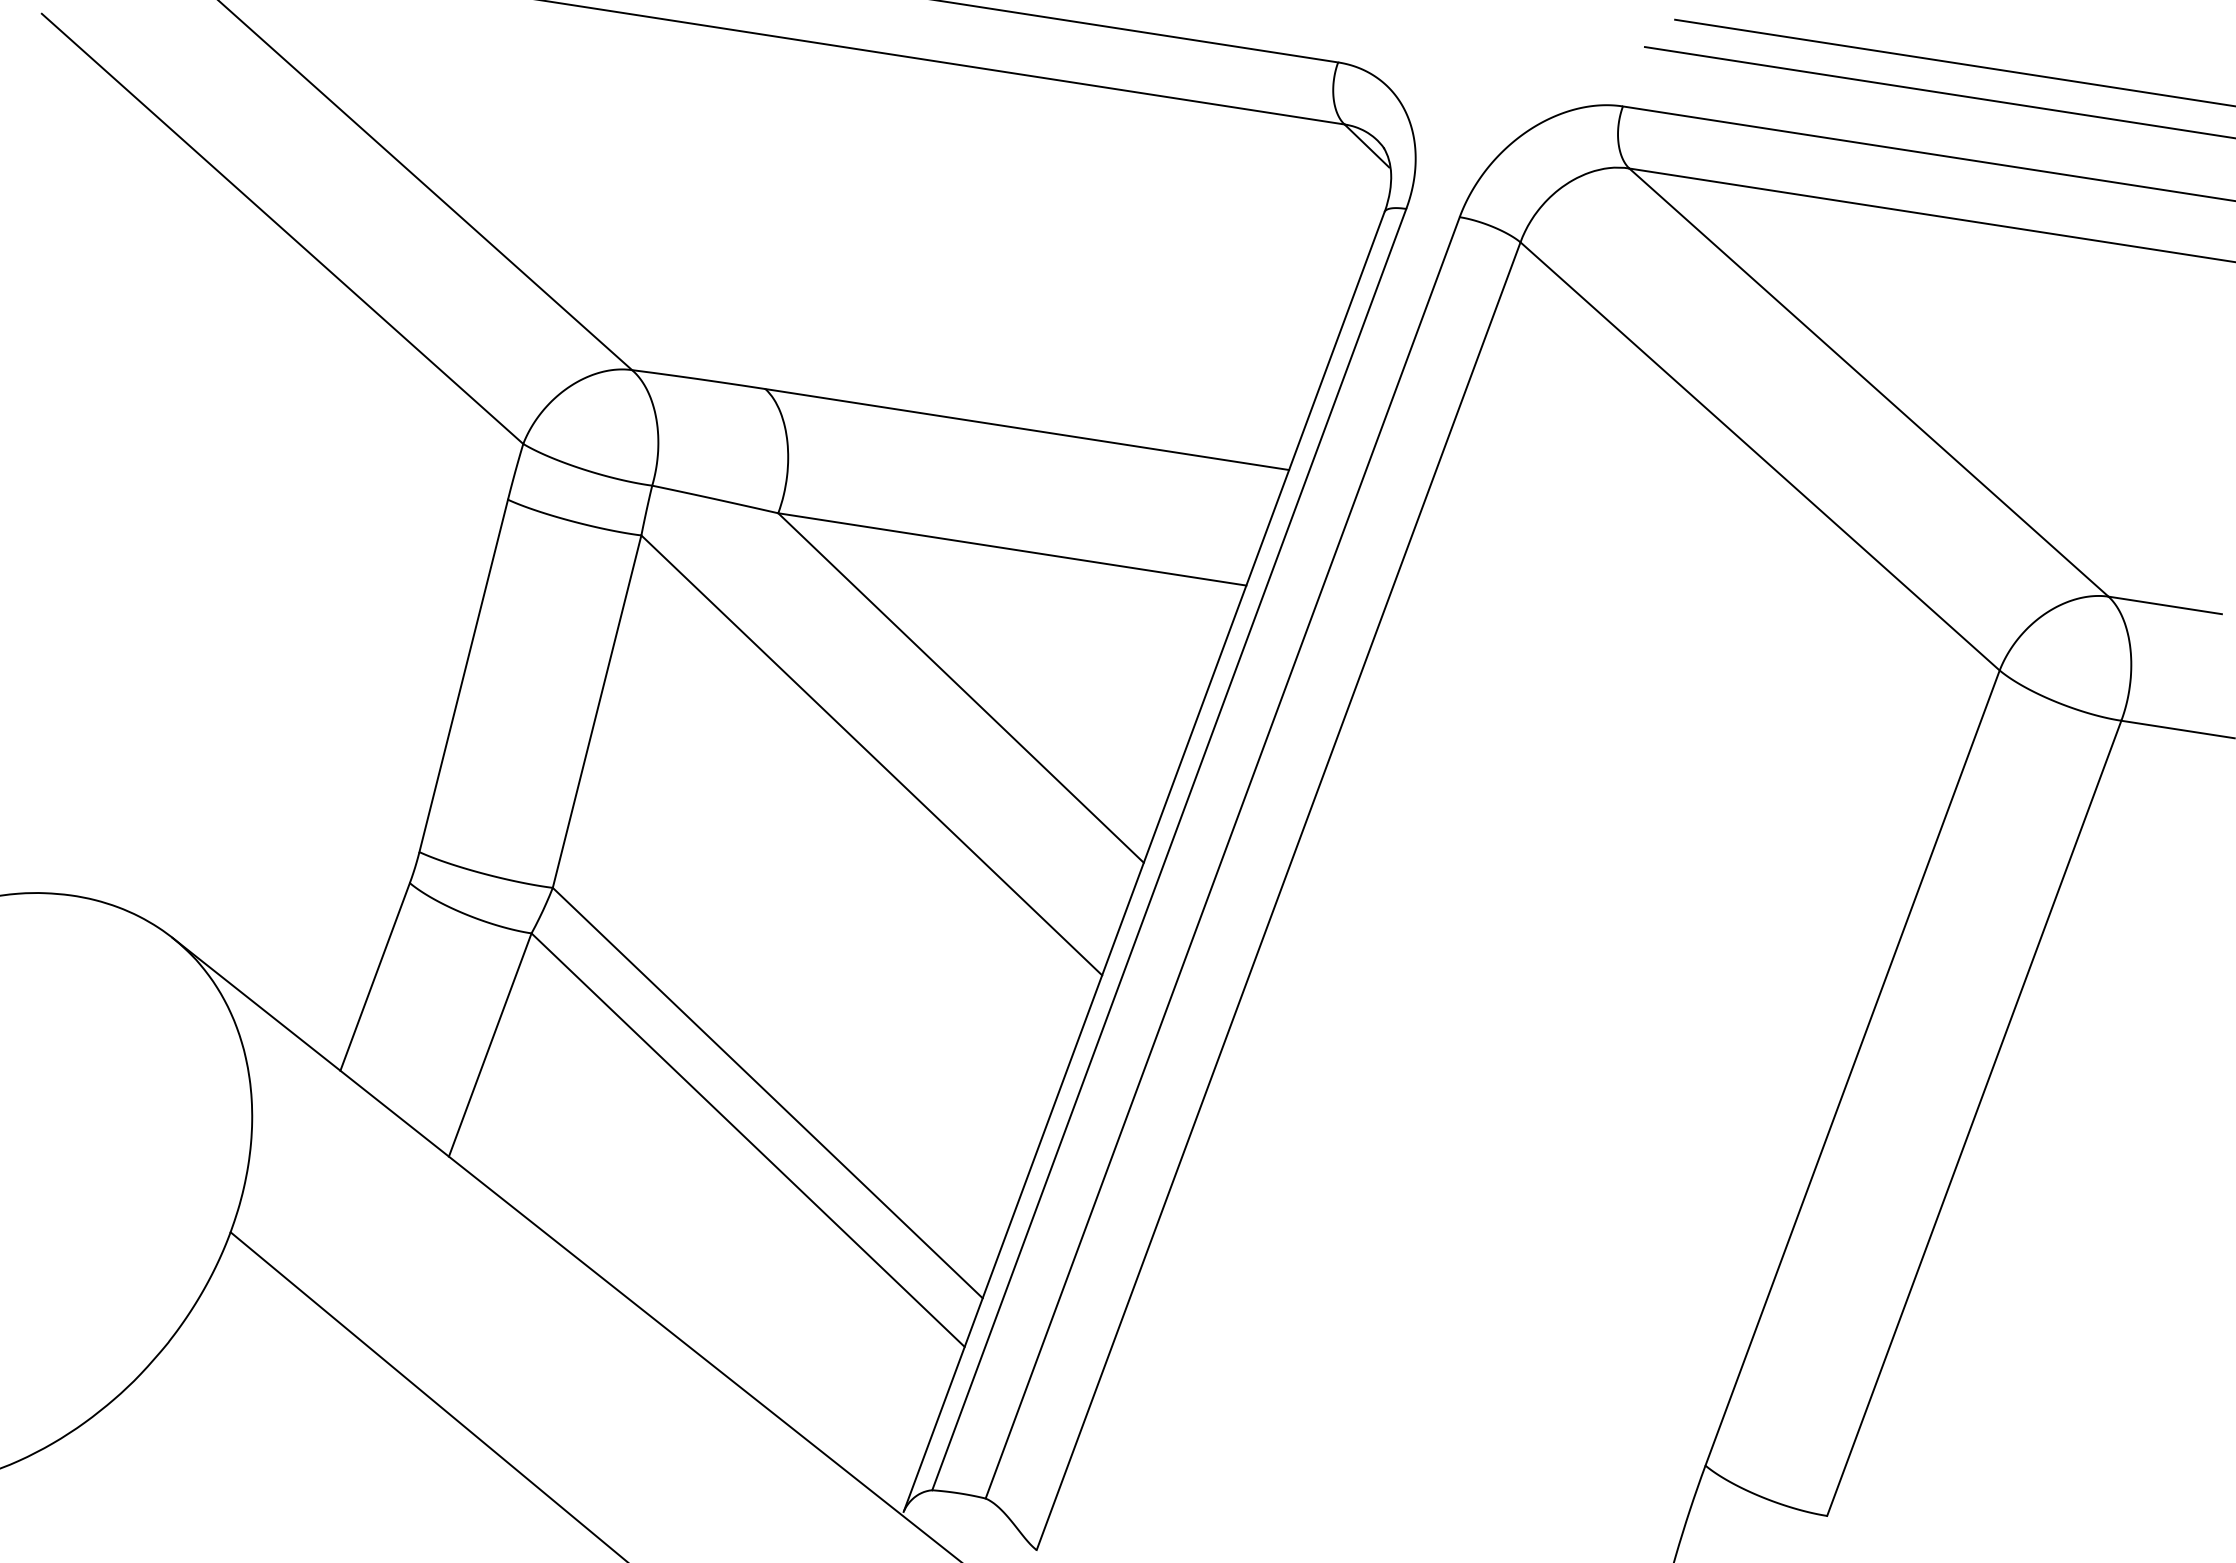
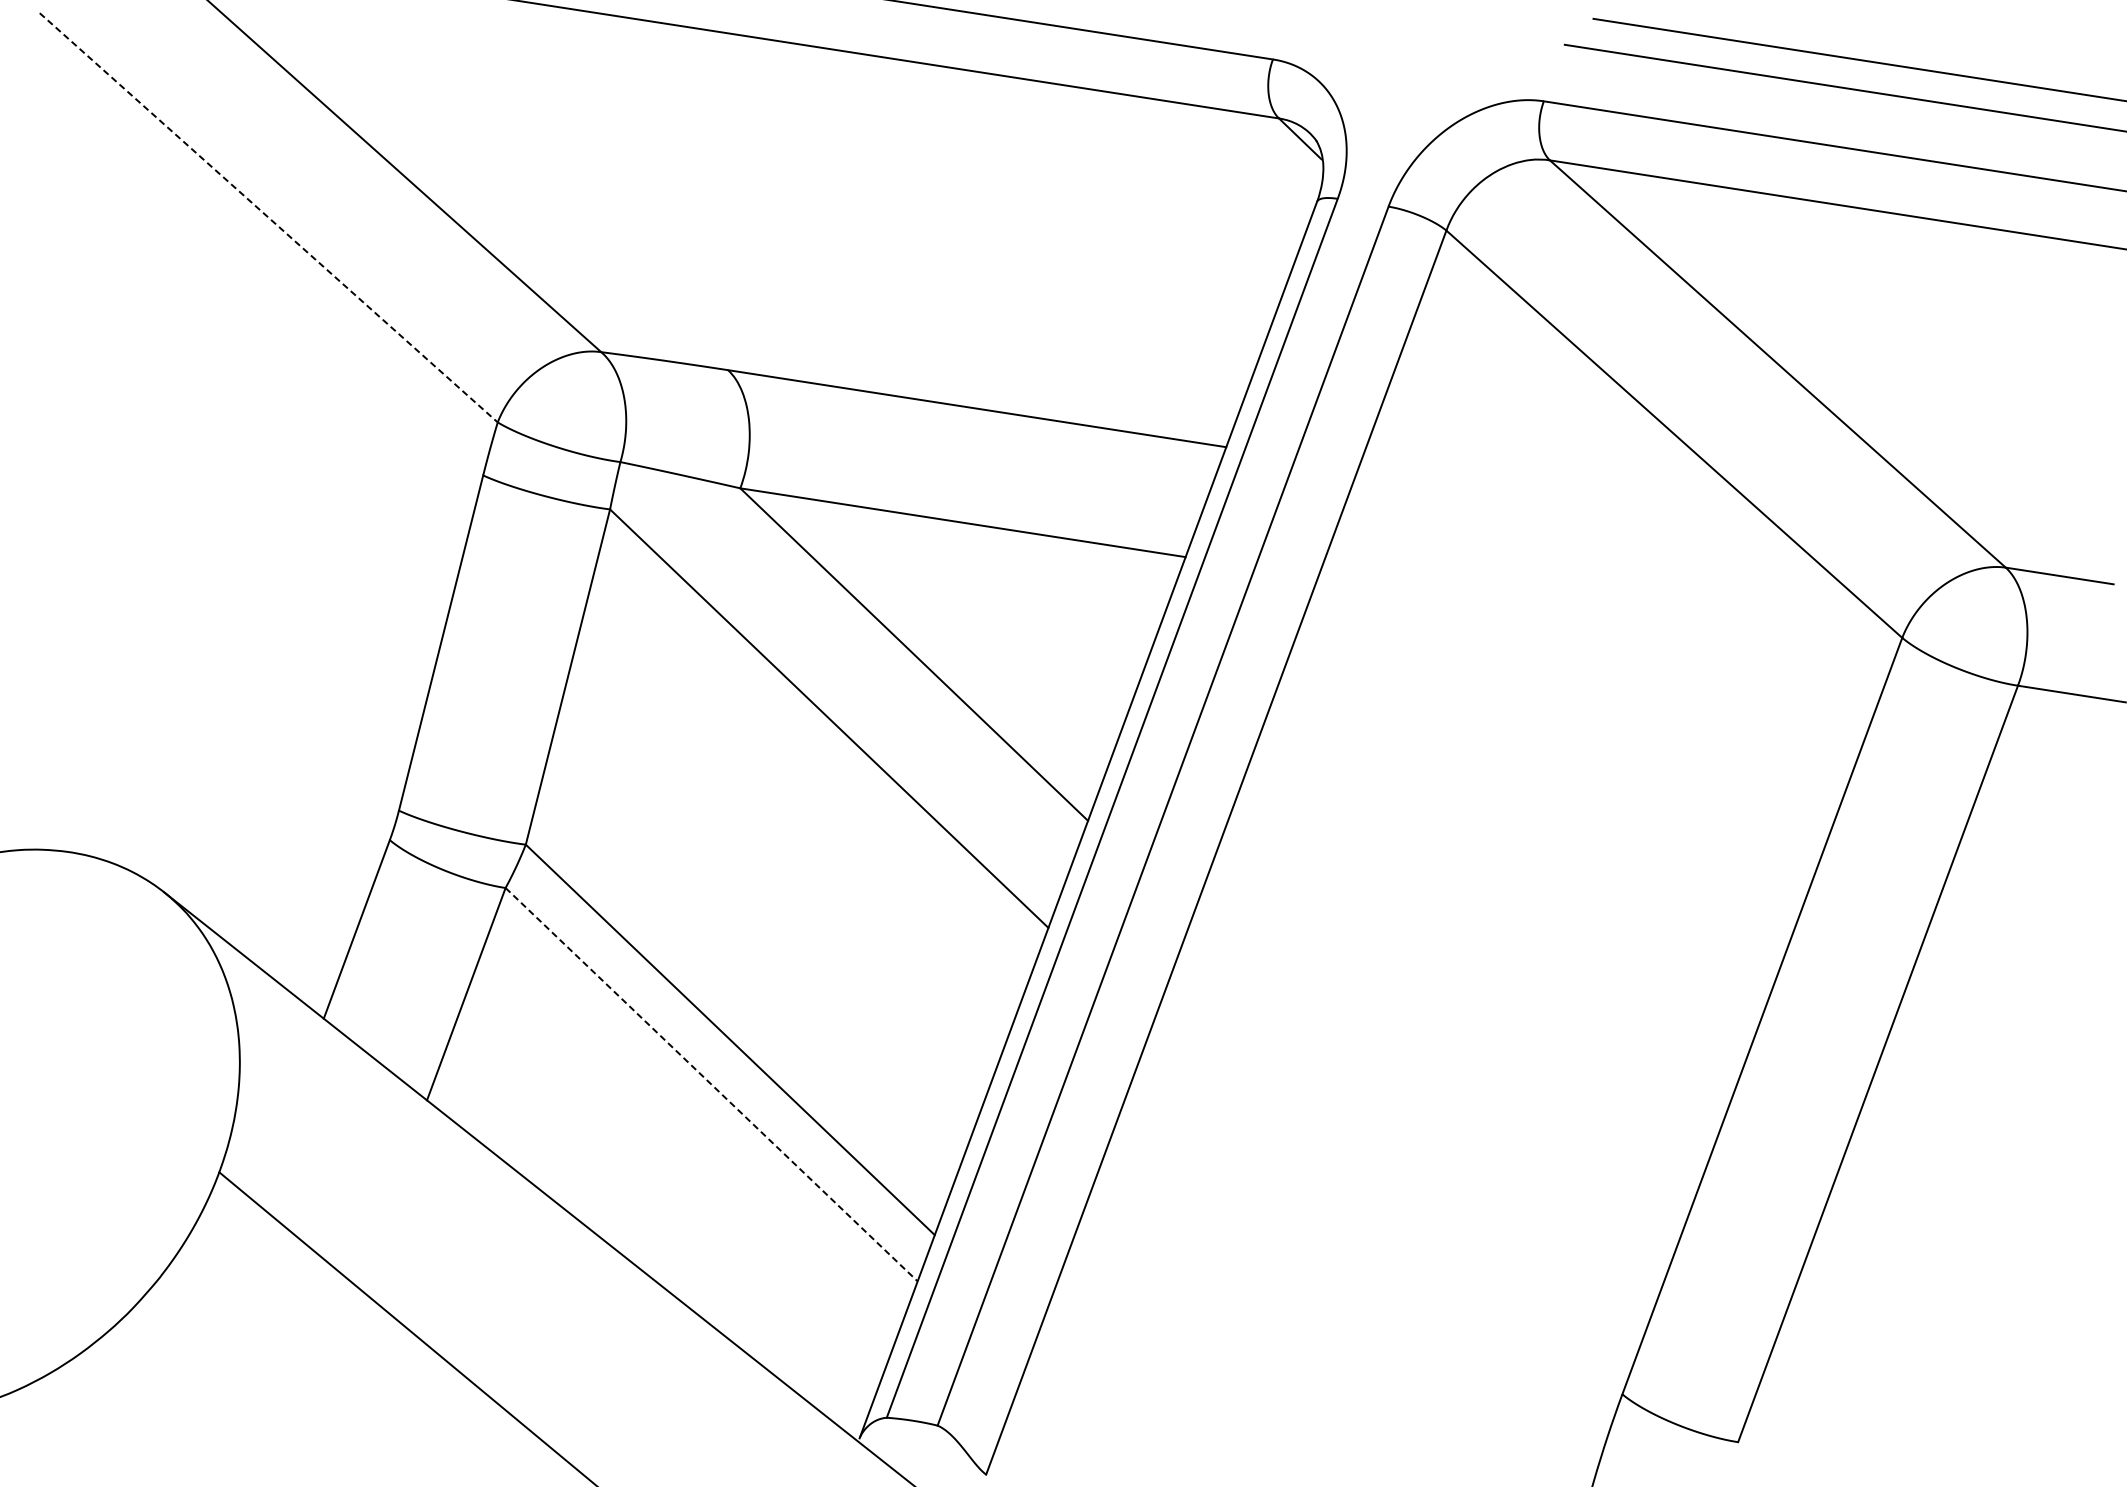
line: (282, 228) -> (268, 217), solid -> dashed
line: (748, 1140) -> (711, 1085), solid -> dashed

